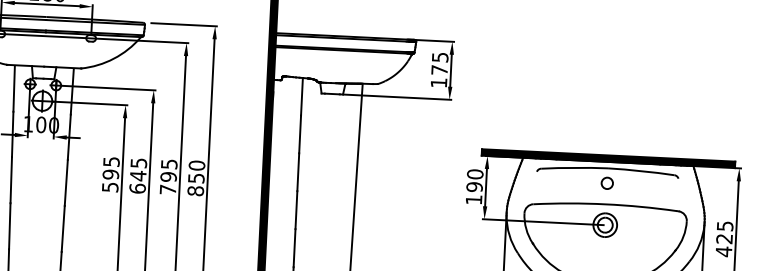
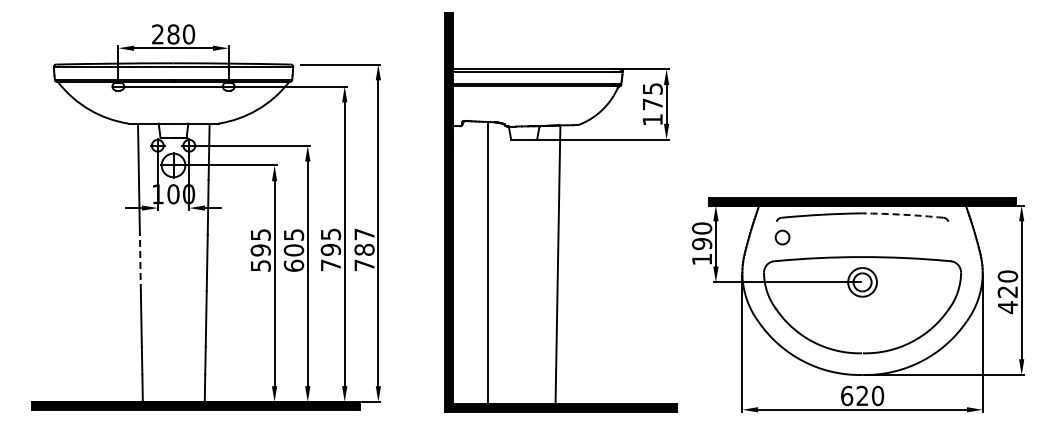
arc: (641, 170) -> (903, 214), solid -> dashed
text: (137, 176) -> (293, 250), 645 -> 605
text: (196, 178) -> (364, 249), 850 -> 787
line: (11, 179) -> (140, 262), solid -> dashed
circle: (607, 183) -> (782, 237), moved
text: (724, 226) -> (1007, 276), 425 -> 420

